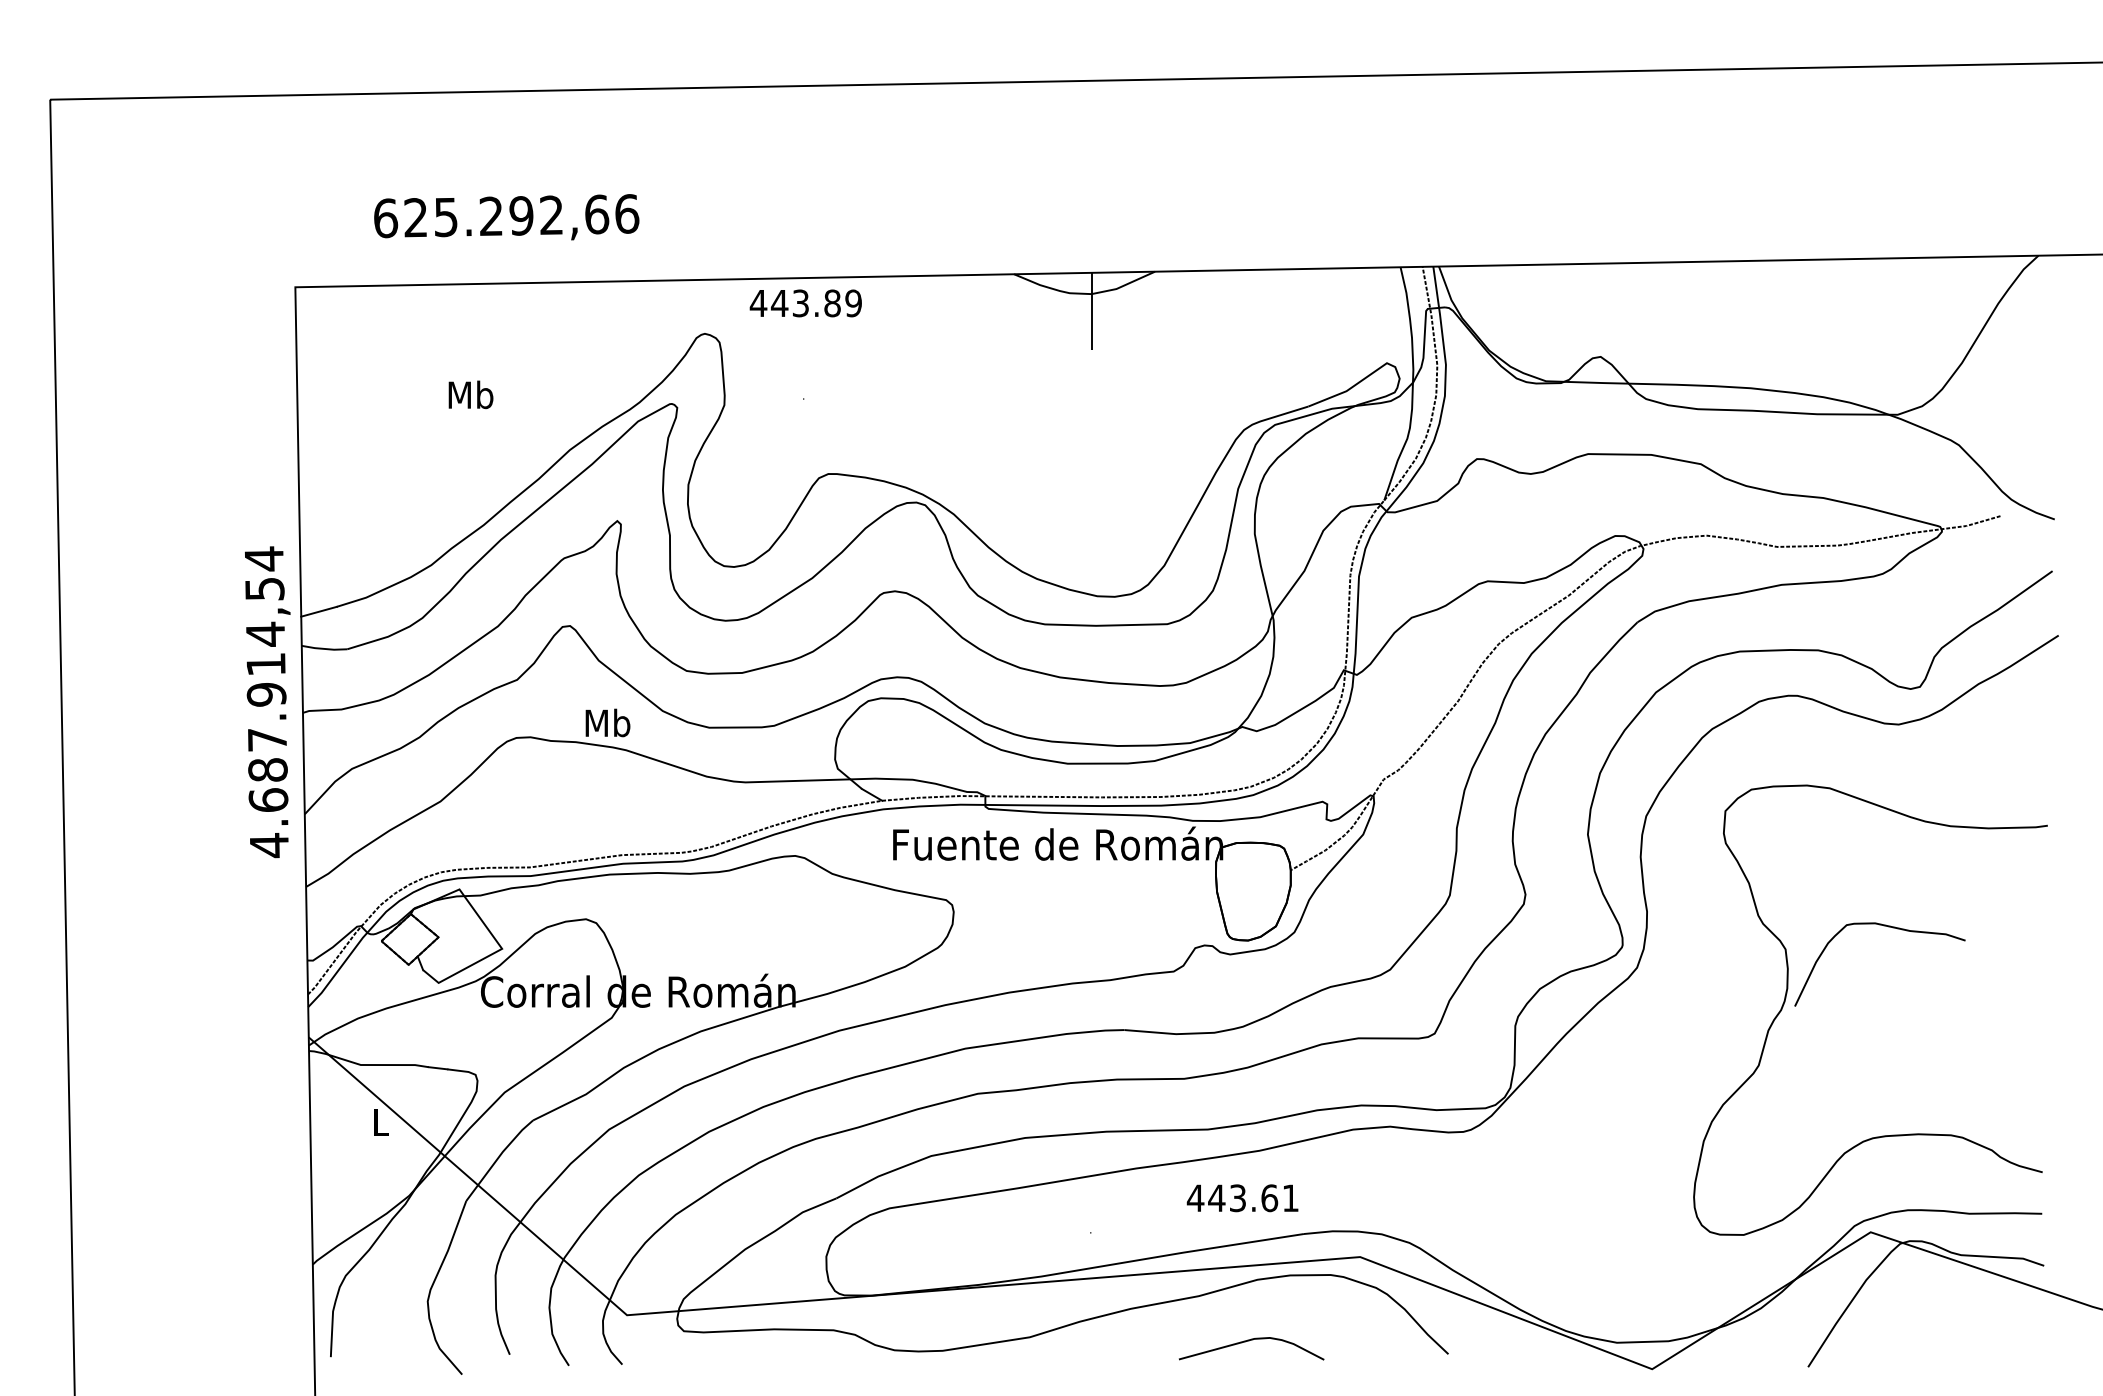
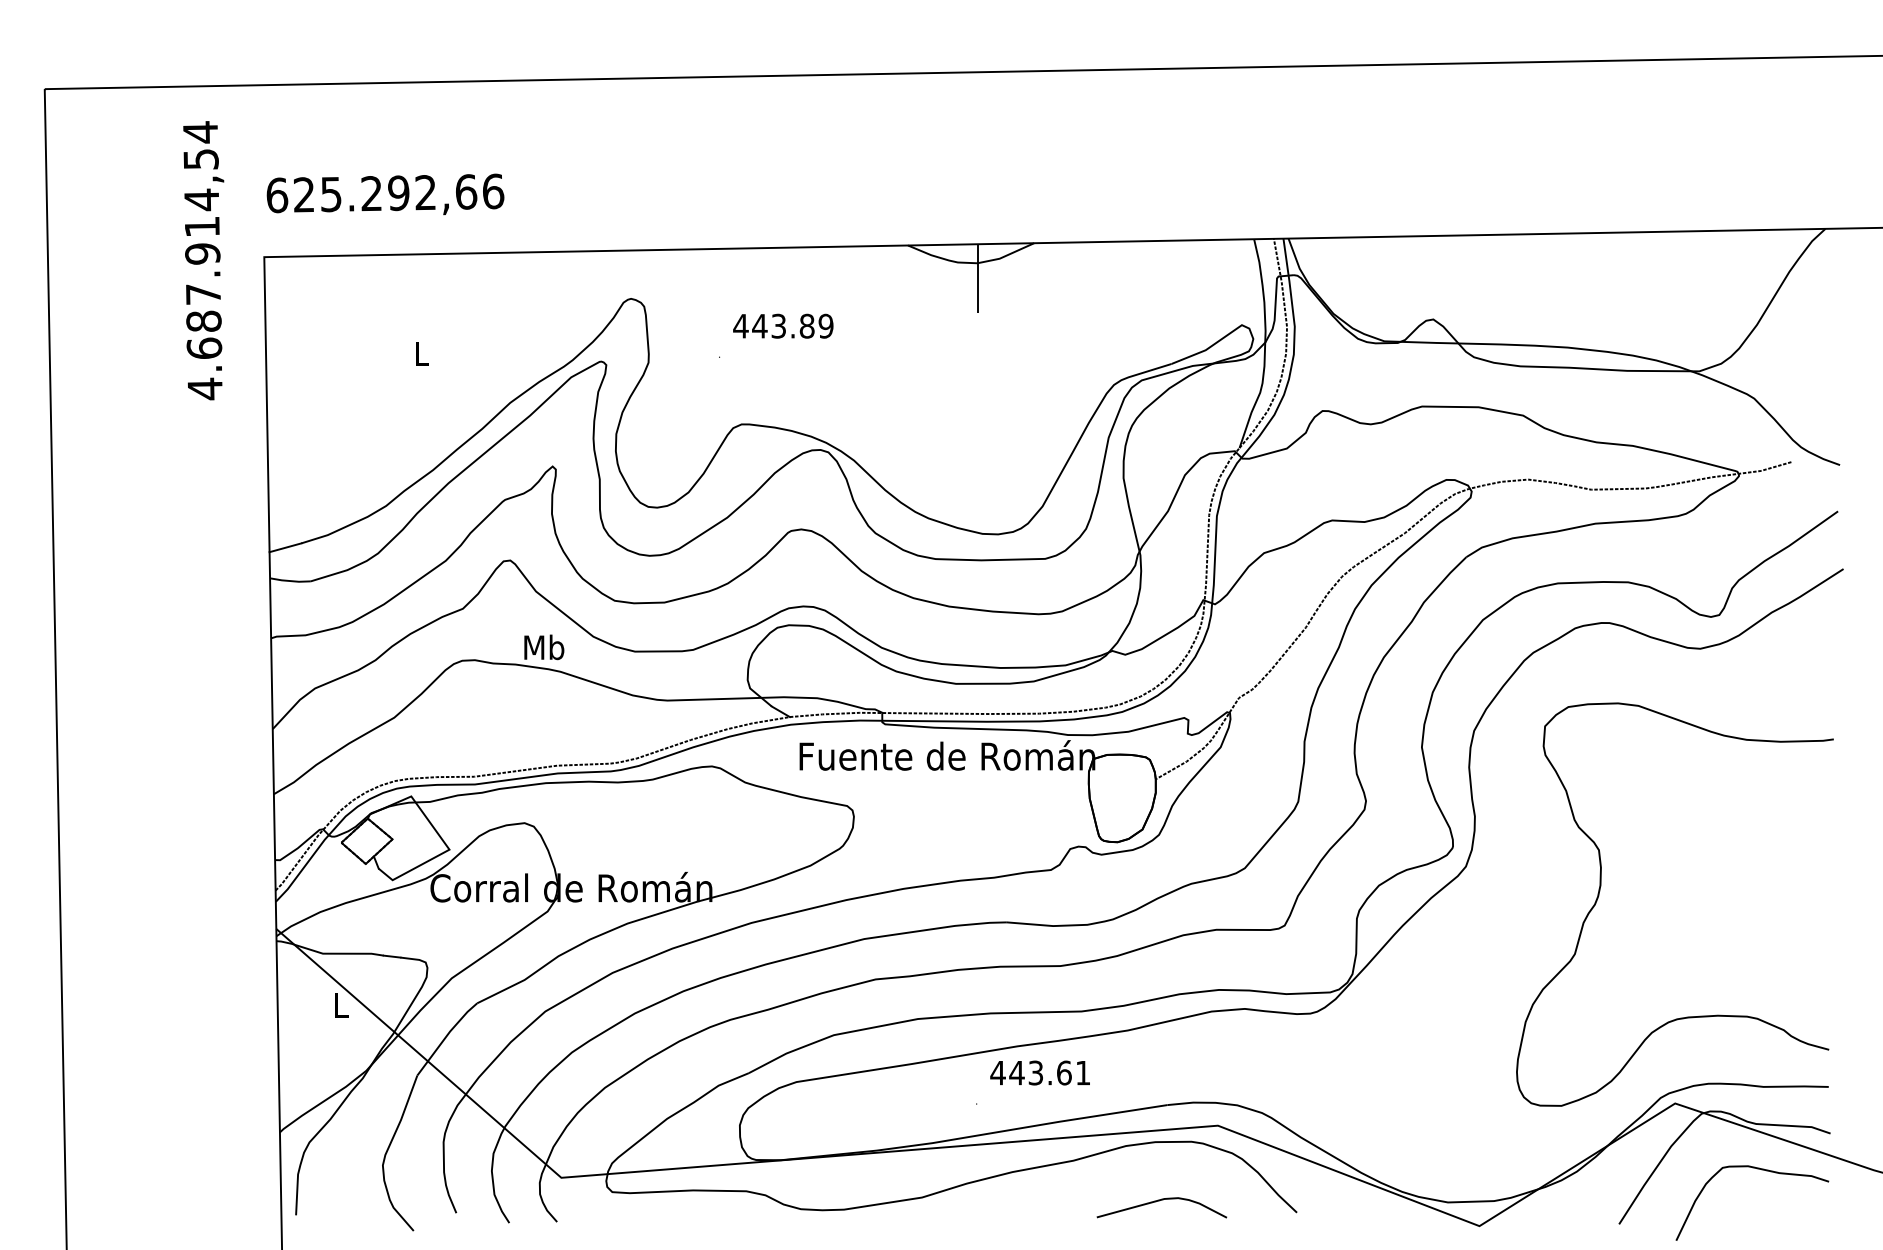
text: (506, 217) -> (385, 194), moved
text: (805, 303) -> (782, 326), moved
text: (470, 394) -> (421, 353), Mb -> L
text: (267, 702) -> (203, 260), moved
curve: (1888, 927) -> (1760, 1169), moved
text: (1242, 1198) -> (1040, 1073), moved
curve: (1249, 1341) -> (1160, 1201), moved

